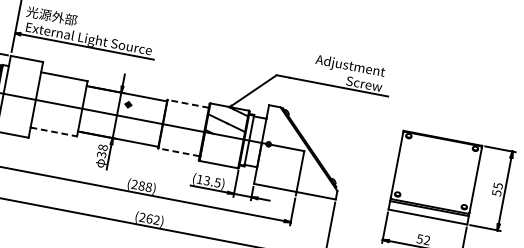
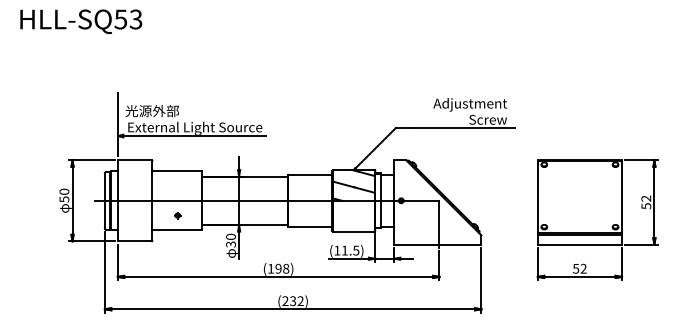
line: (187, 103) -> (309, 174), dashed -> solid
part: (128, 104) -> (177, 215), moved
line: (54, 132) -> (177, 230), dashed -> solid
text: (102, 147) -> (230, 236), 38 -> 30
line: (178, 151) -> (309, 226), dashed -> solid
text: (206, 180) -> (344, 250), (13.5) -> (11.5)
text: (138, 185) -> (274, 268), (288) -> (198)
text: (498, 185) -> (646, 198), 55 -> 52
text: (149, 219) -> (293, 301), (262) -> (232)

